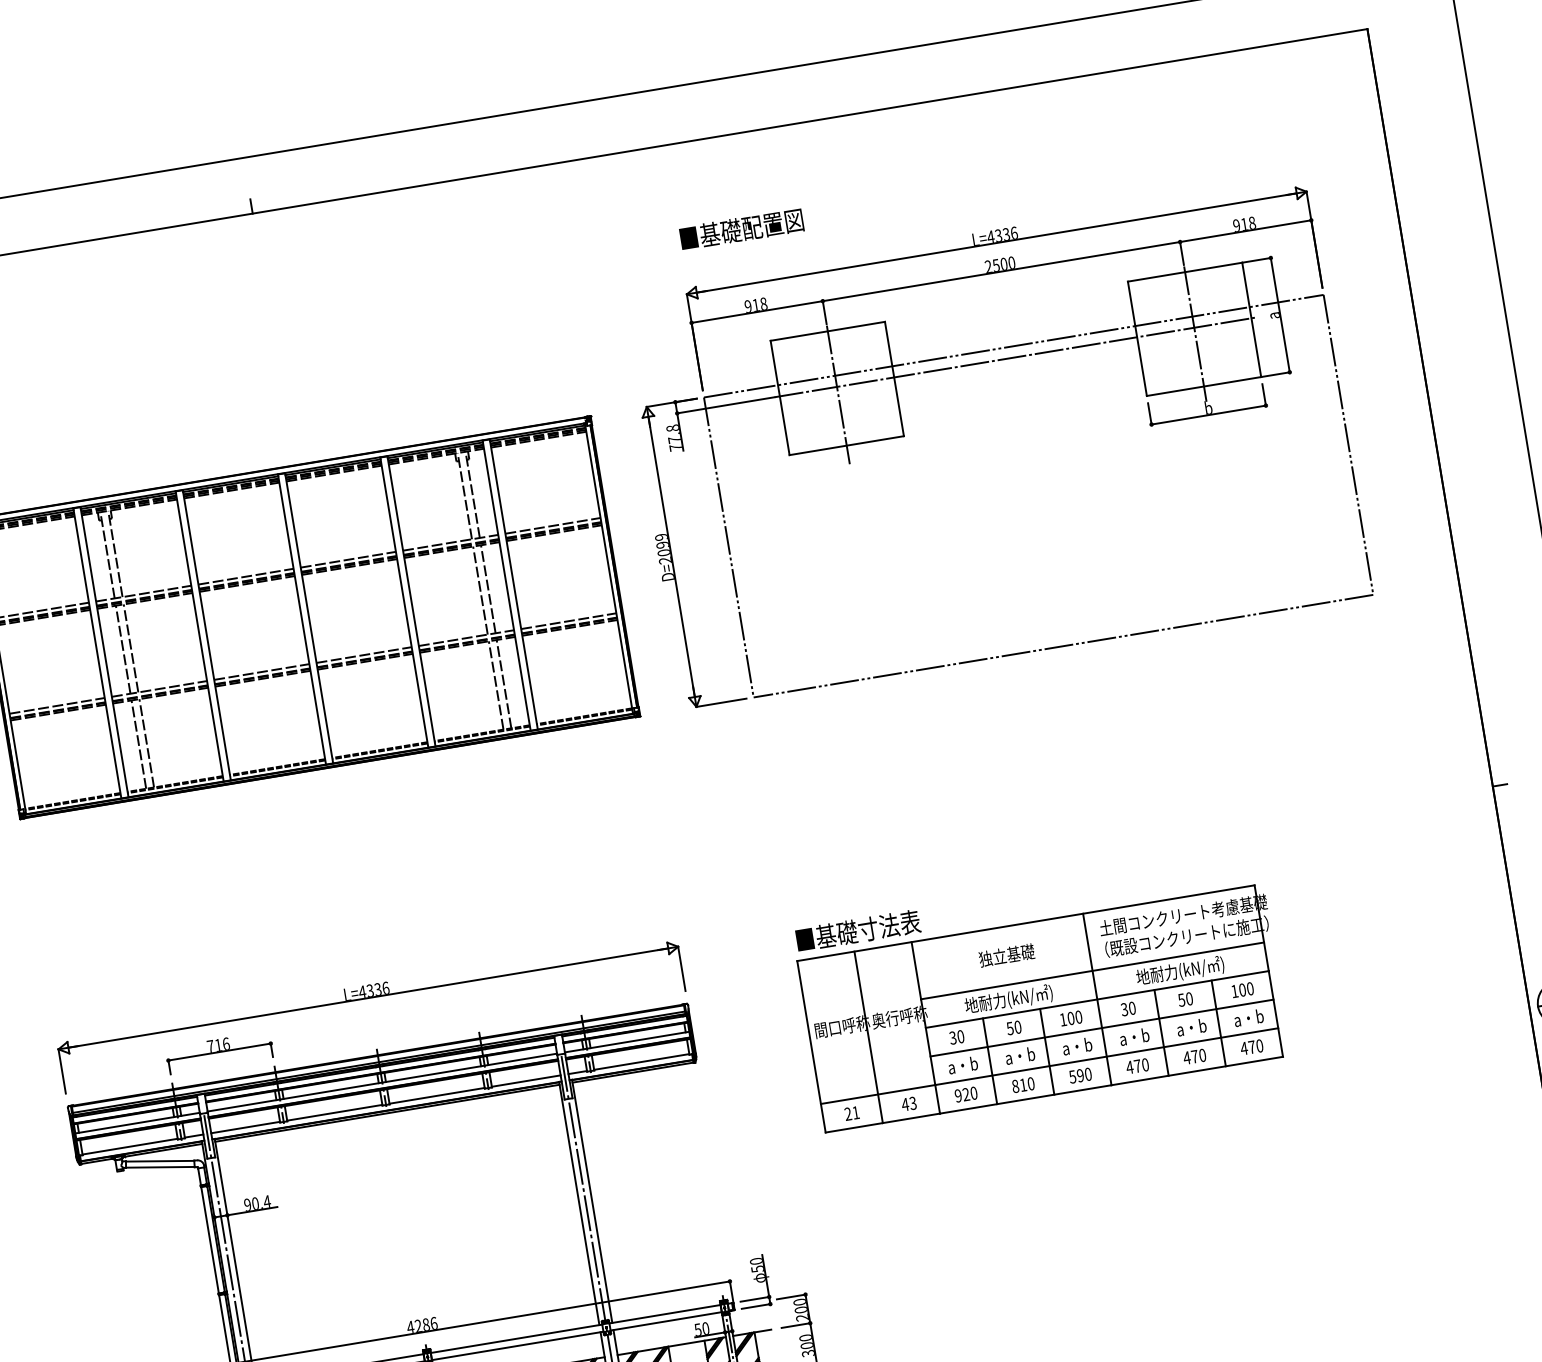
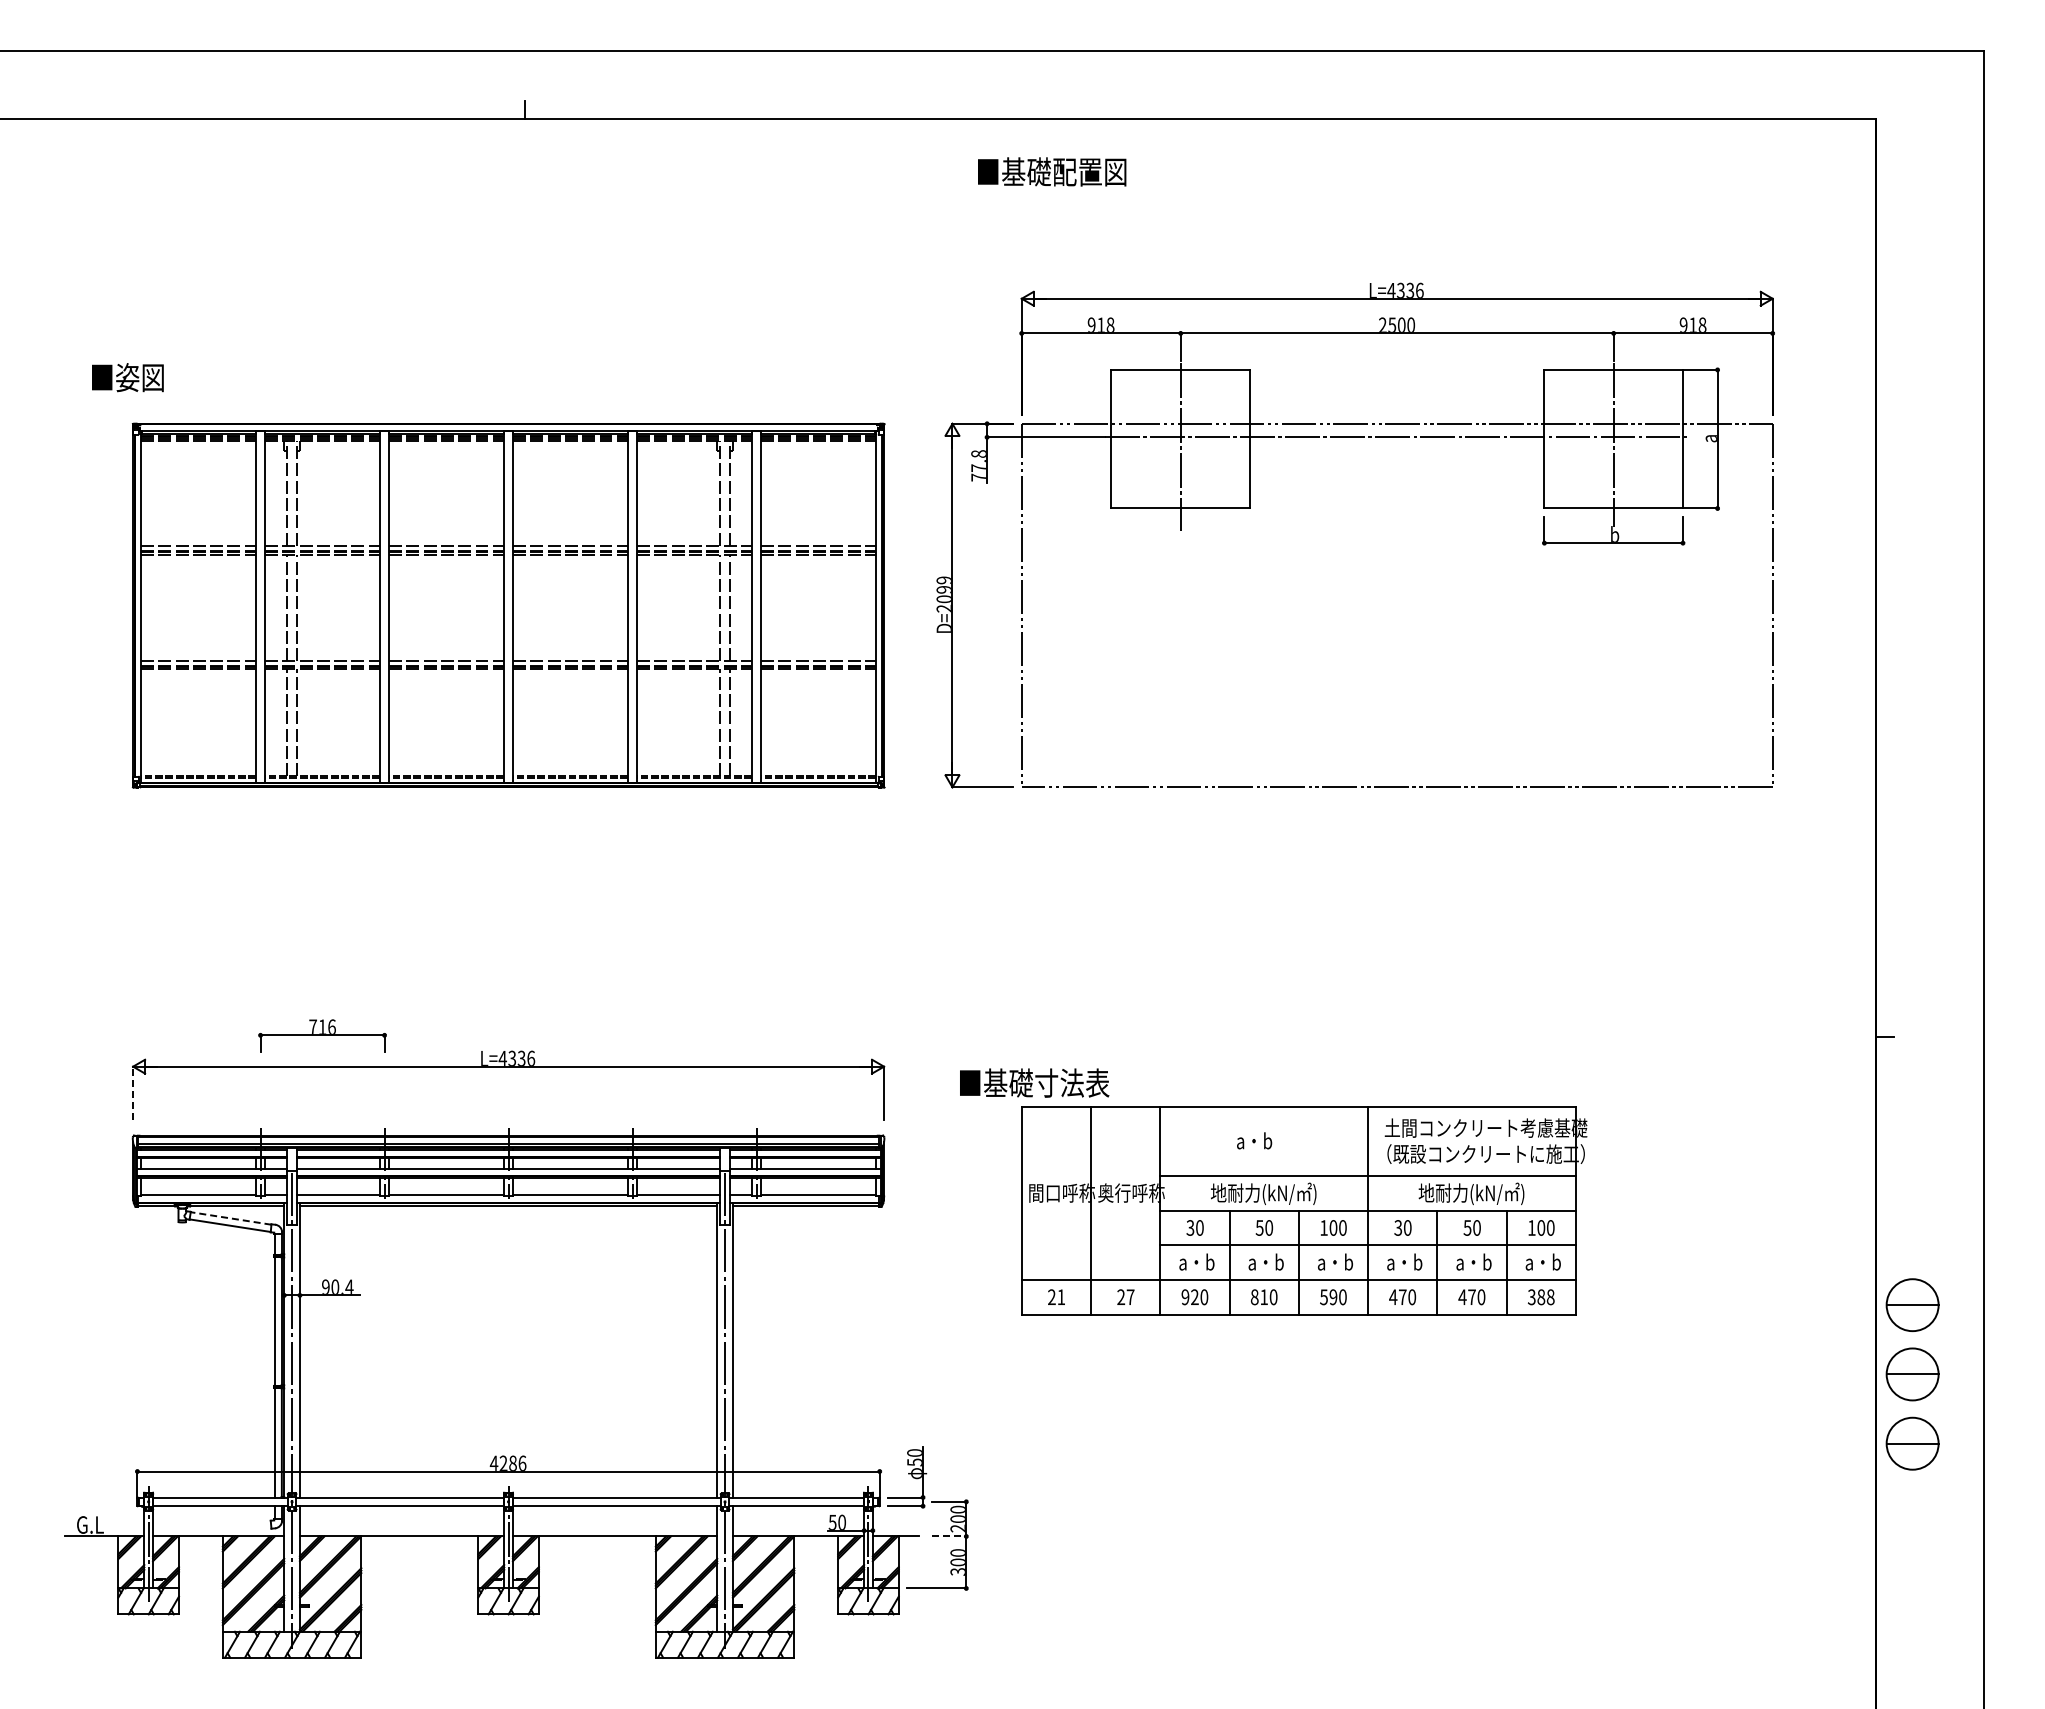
text: (742, 229) -> (1052, 171), moved
text: (858, 930) -> (1034, 1082), moved
text: (1006, 955) -> (1269, 1140), 独立基礎 -> a・b
text: (1251, 1047) -> (1540, 1297), 470 -> 388
part: (219, 1052) -> (322, 1035), moved
line: (62, 1071) -> (133, 1093), solid -> dashed
text: (908, 1104) -> (1125, 1297), 43 -> 27
line: (160, 1161) -> (231, 1218), solid -> dashed
line: (796, 1325) -> (949, 1536), solid -> dashed

